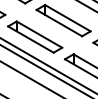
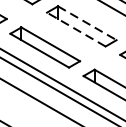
line: (68, 18) -> (88, 23), solid -> dashed
line: (58, 22) -> (75, 28), solid -> dashed

